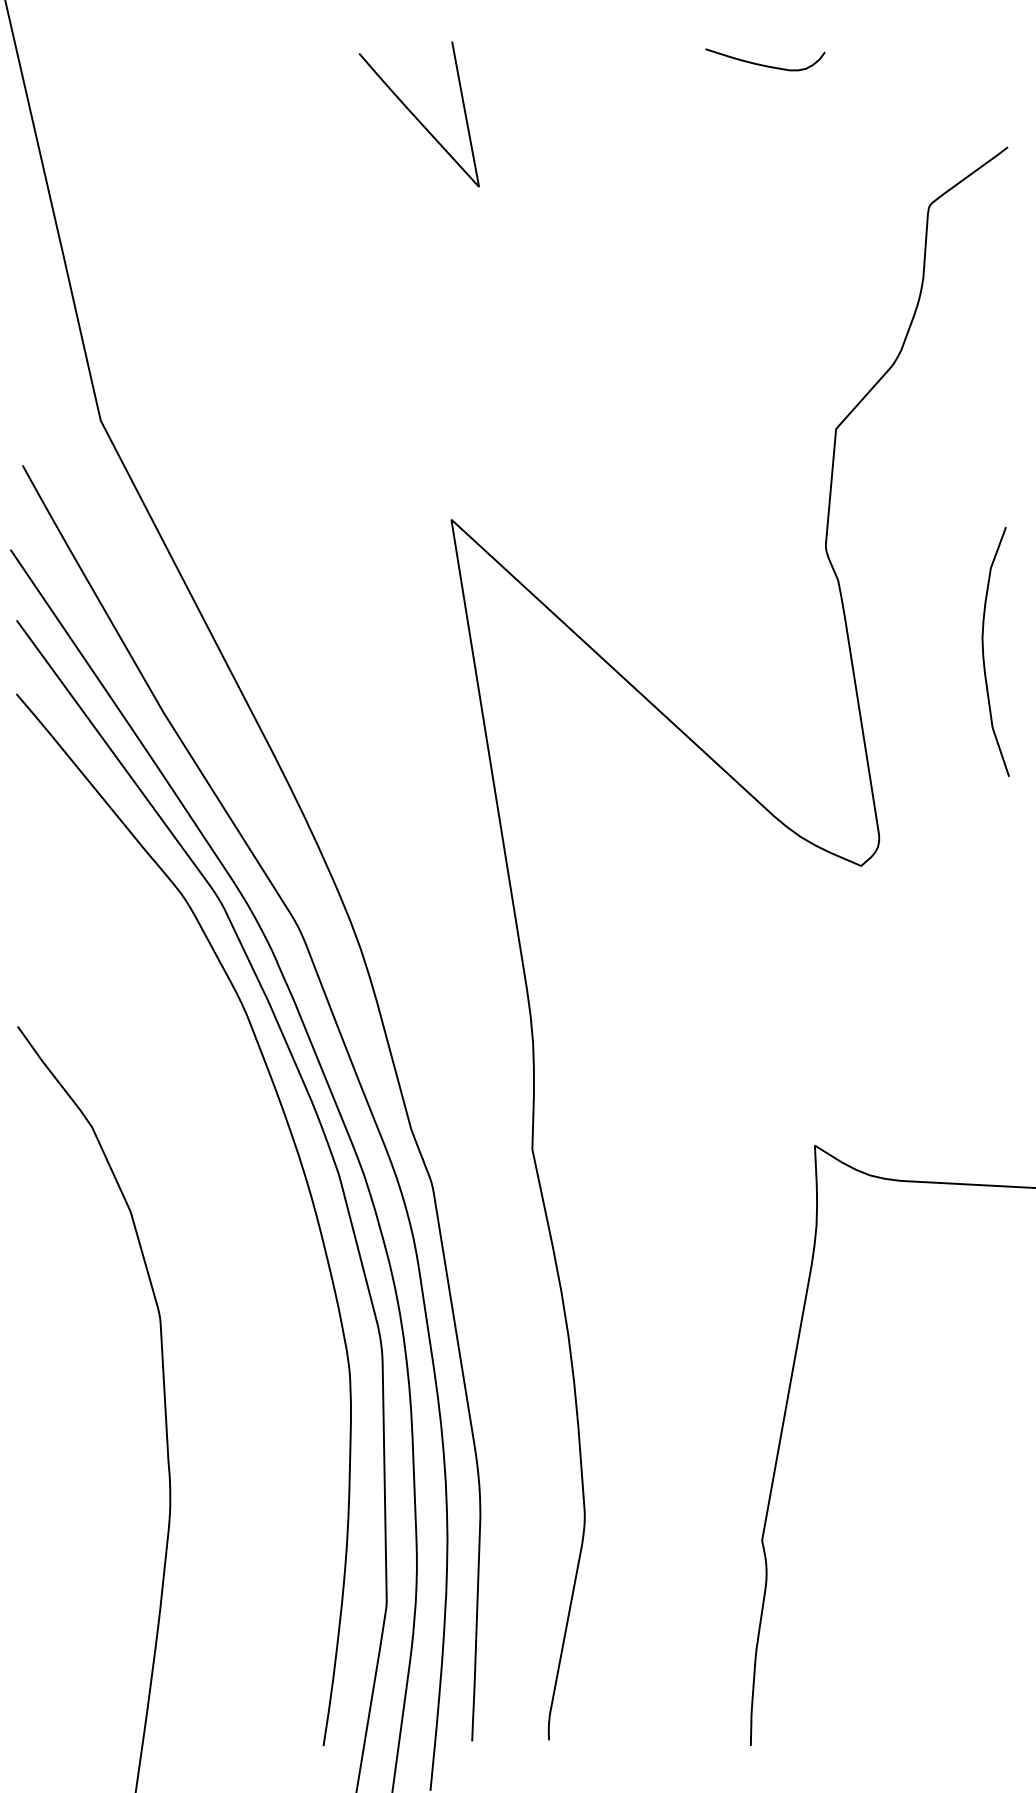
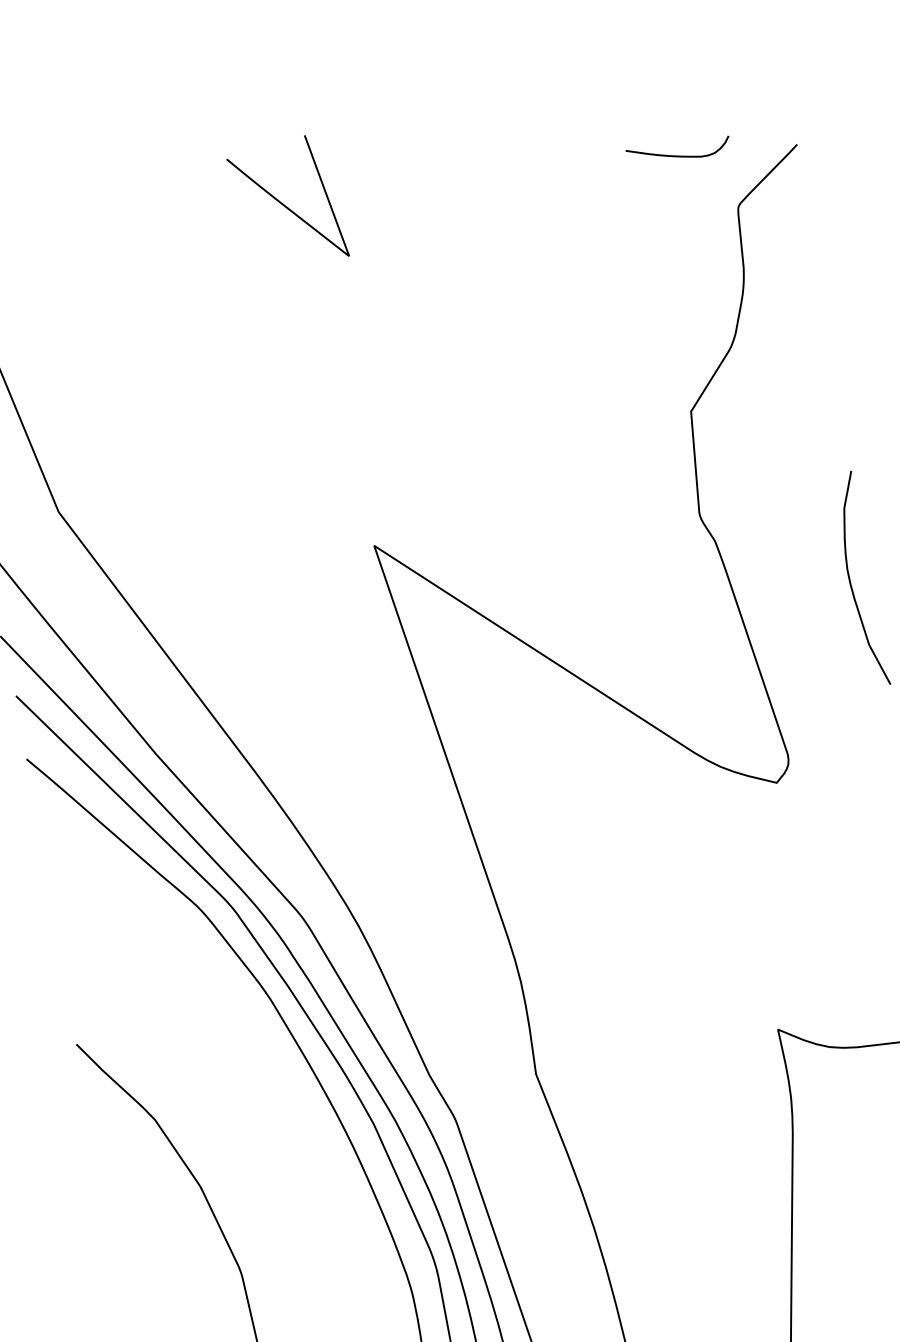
curve: (764, 64) -> (678, 155), moved

